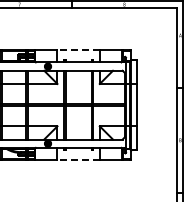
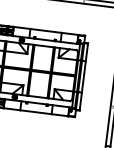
line: (78, 50) -> (45, 31), dashed -> solid
line: (78, 160) -> (35, 112), dashed -> solid

